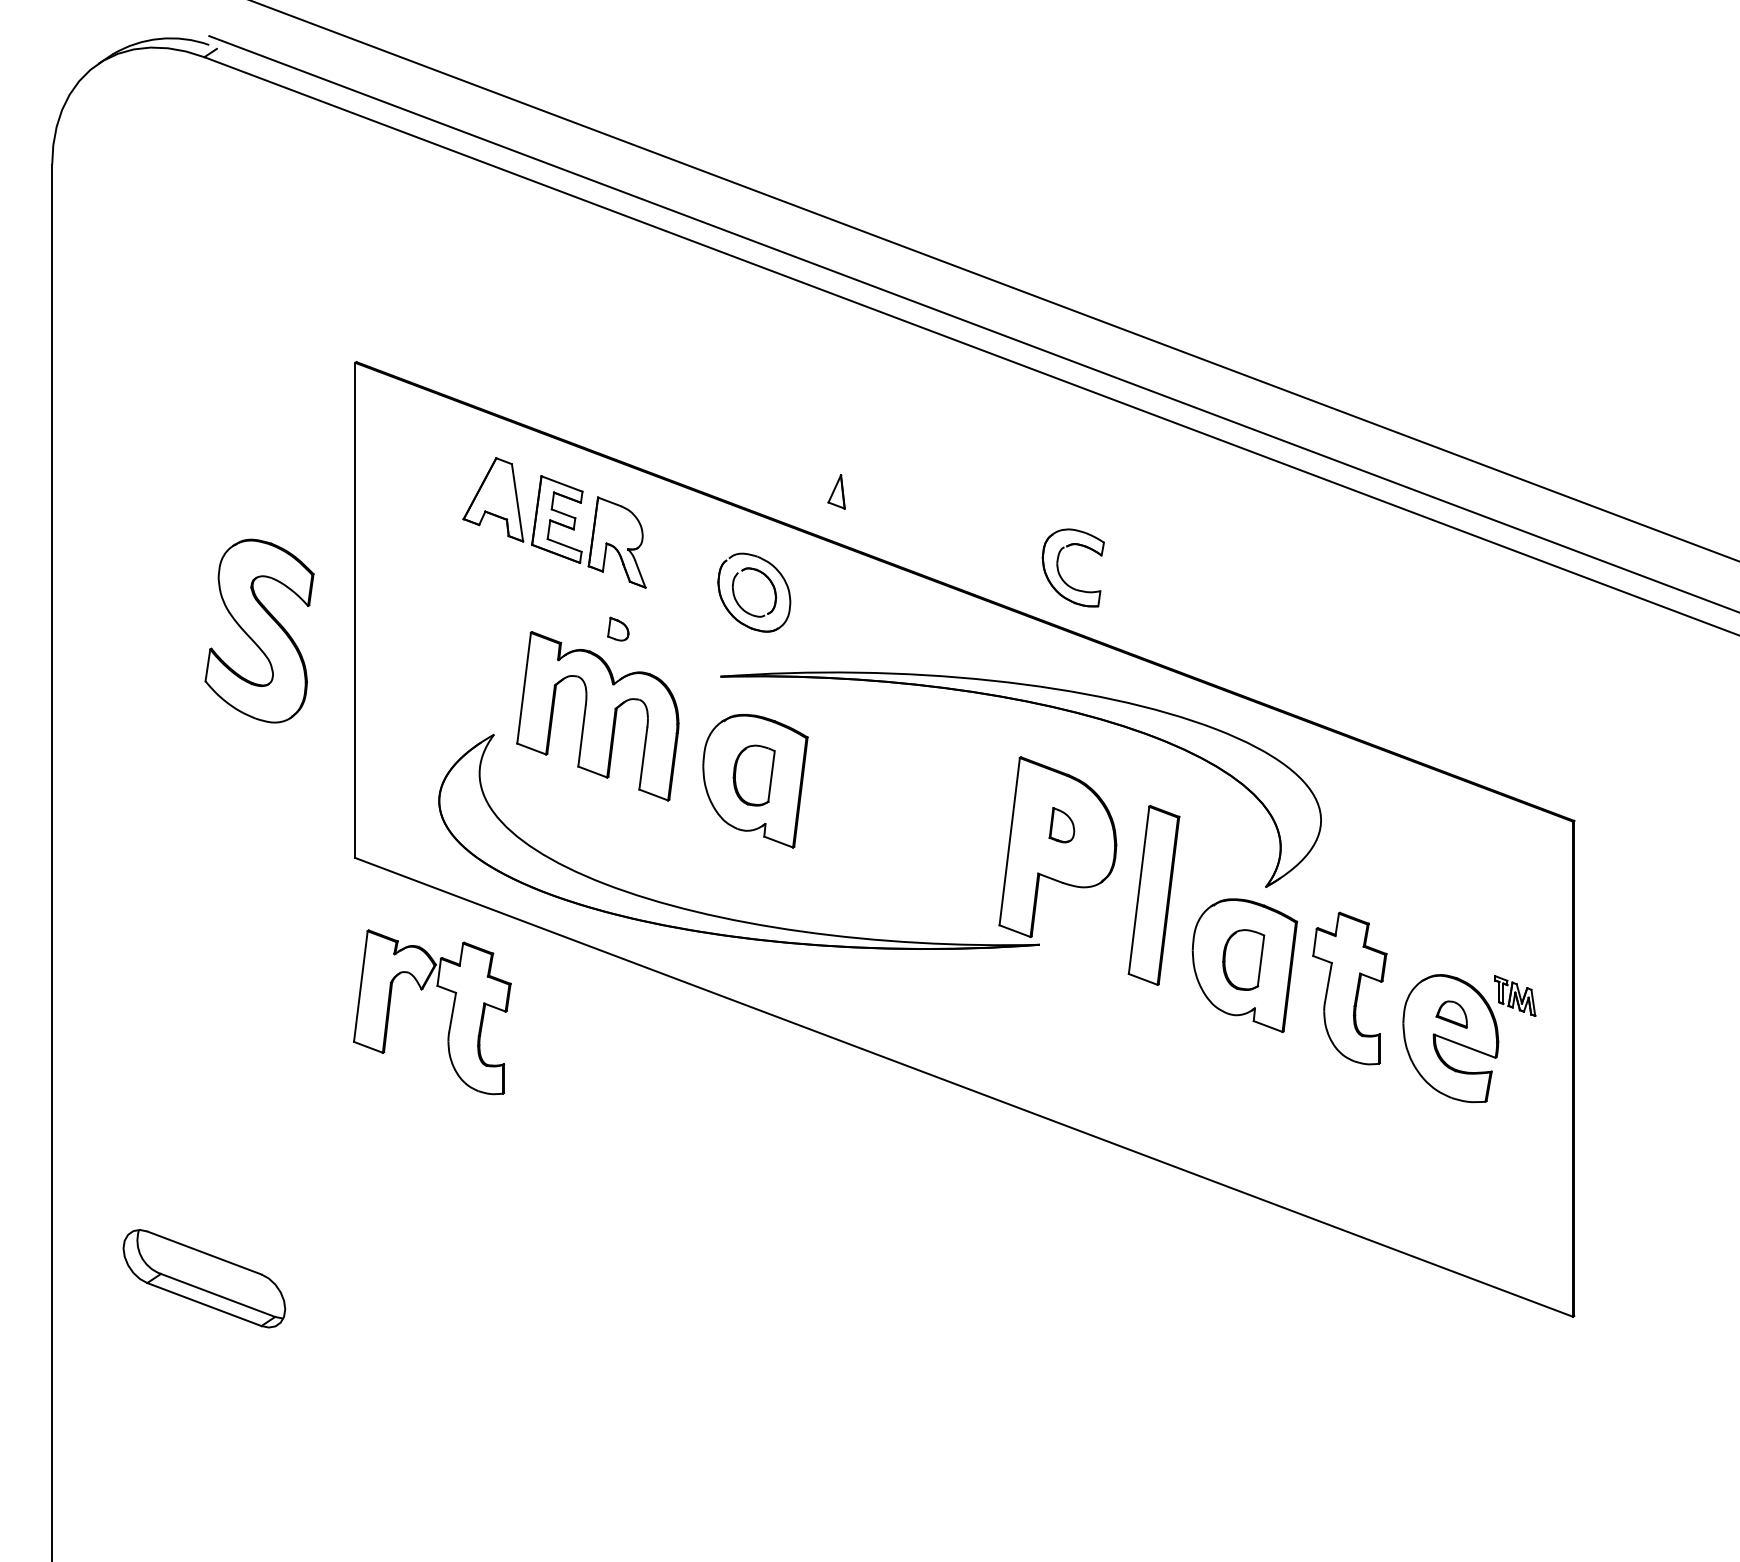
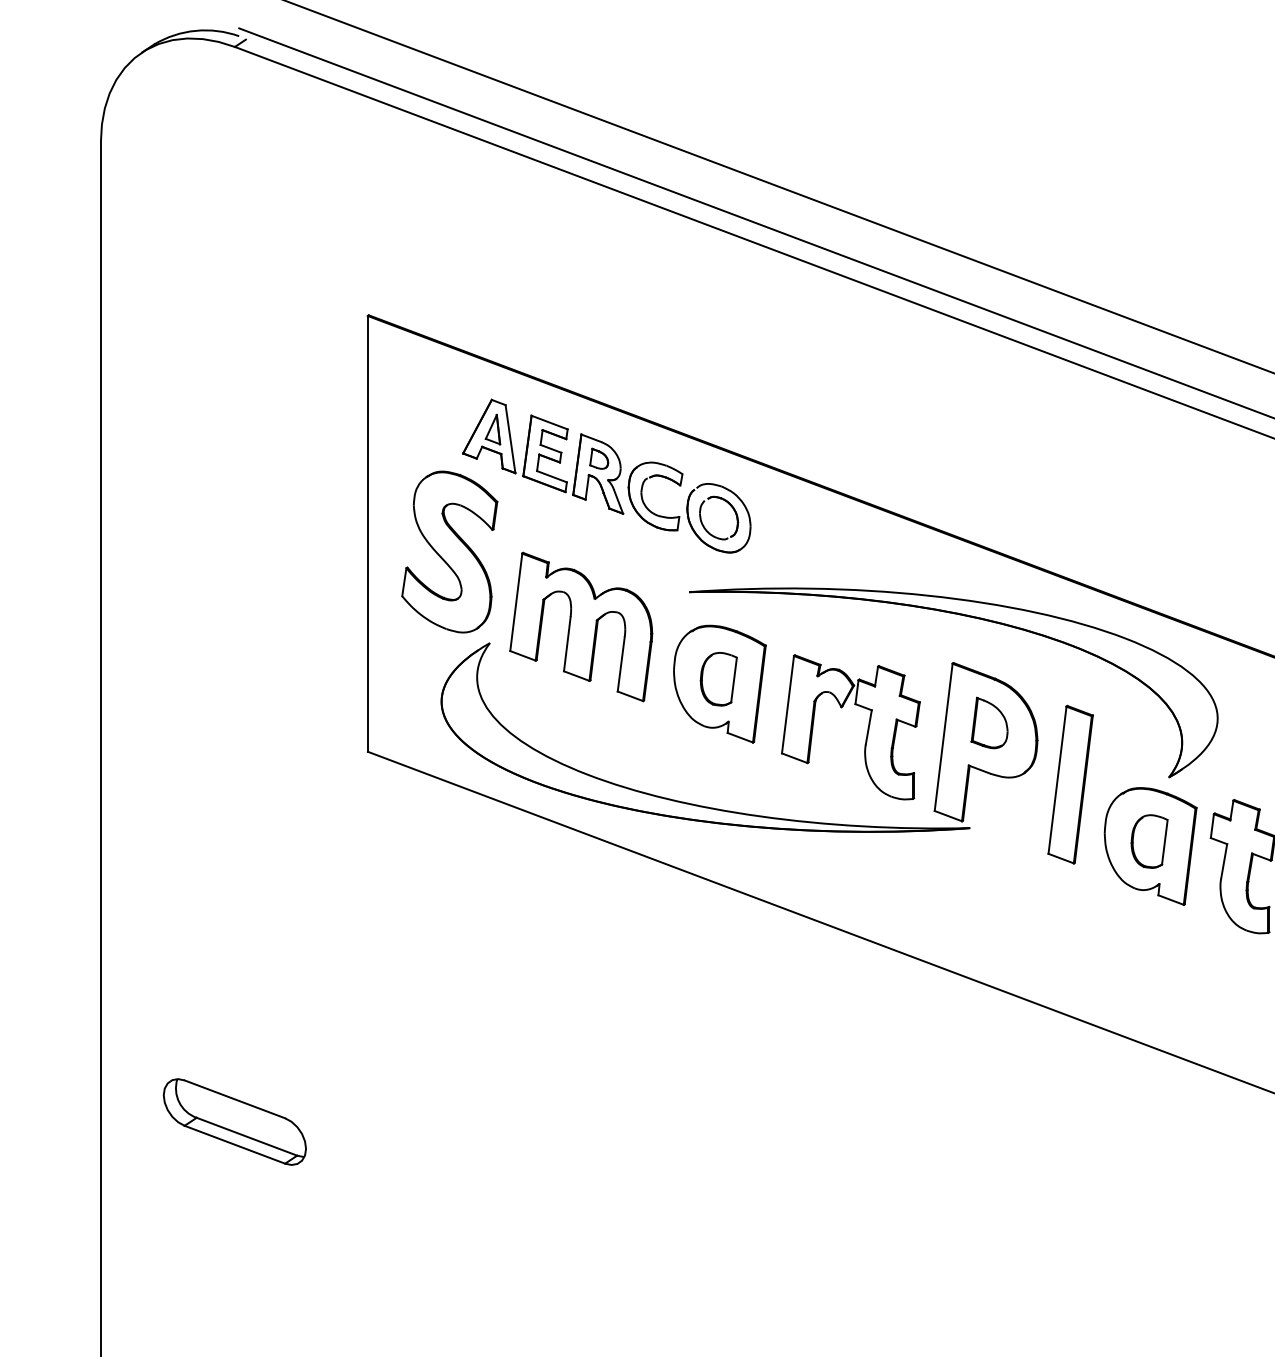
part: (836, 491) -> (492, 429), moved
part: (1059, 571) -> (643, 499), moved
part: (618, 628) -> (599, 458), moved
part: (259, 630) -> (449, 551), moved
part: (1061, 824) -> (989, 722), size x1.67
part: (450, 1017) -> (866, 731), moved

